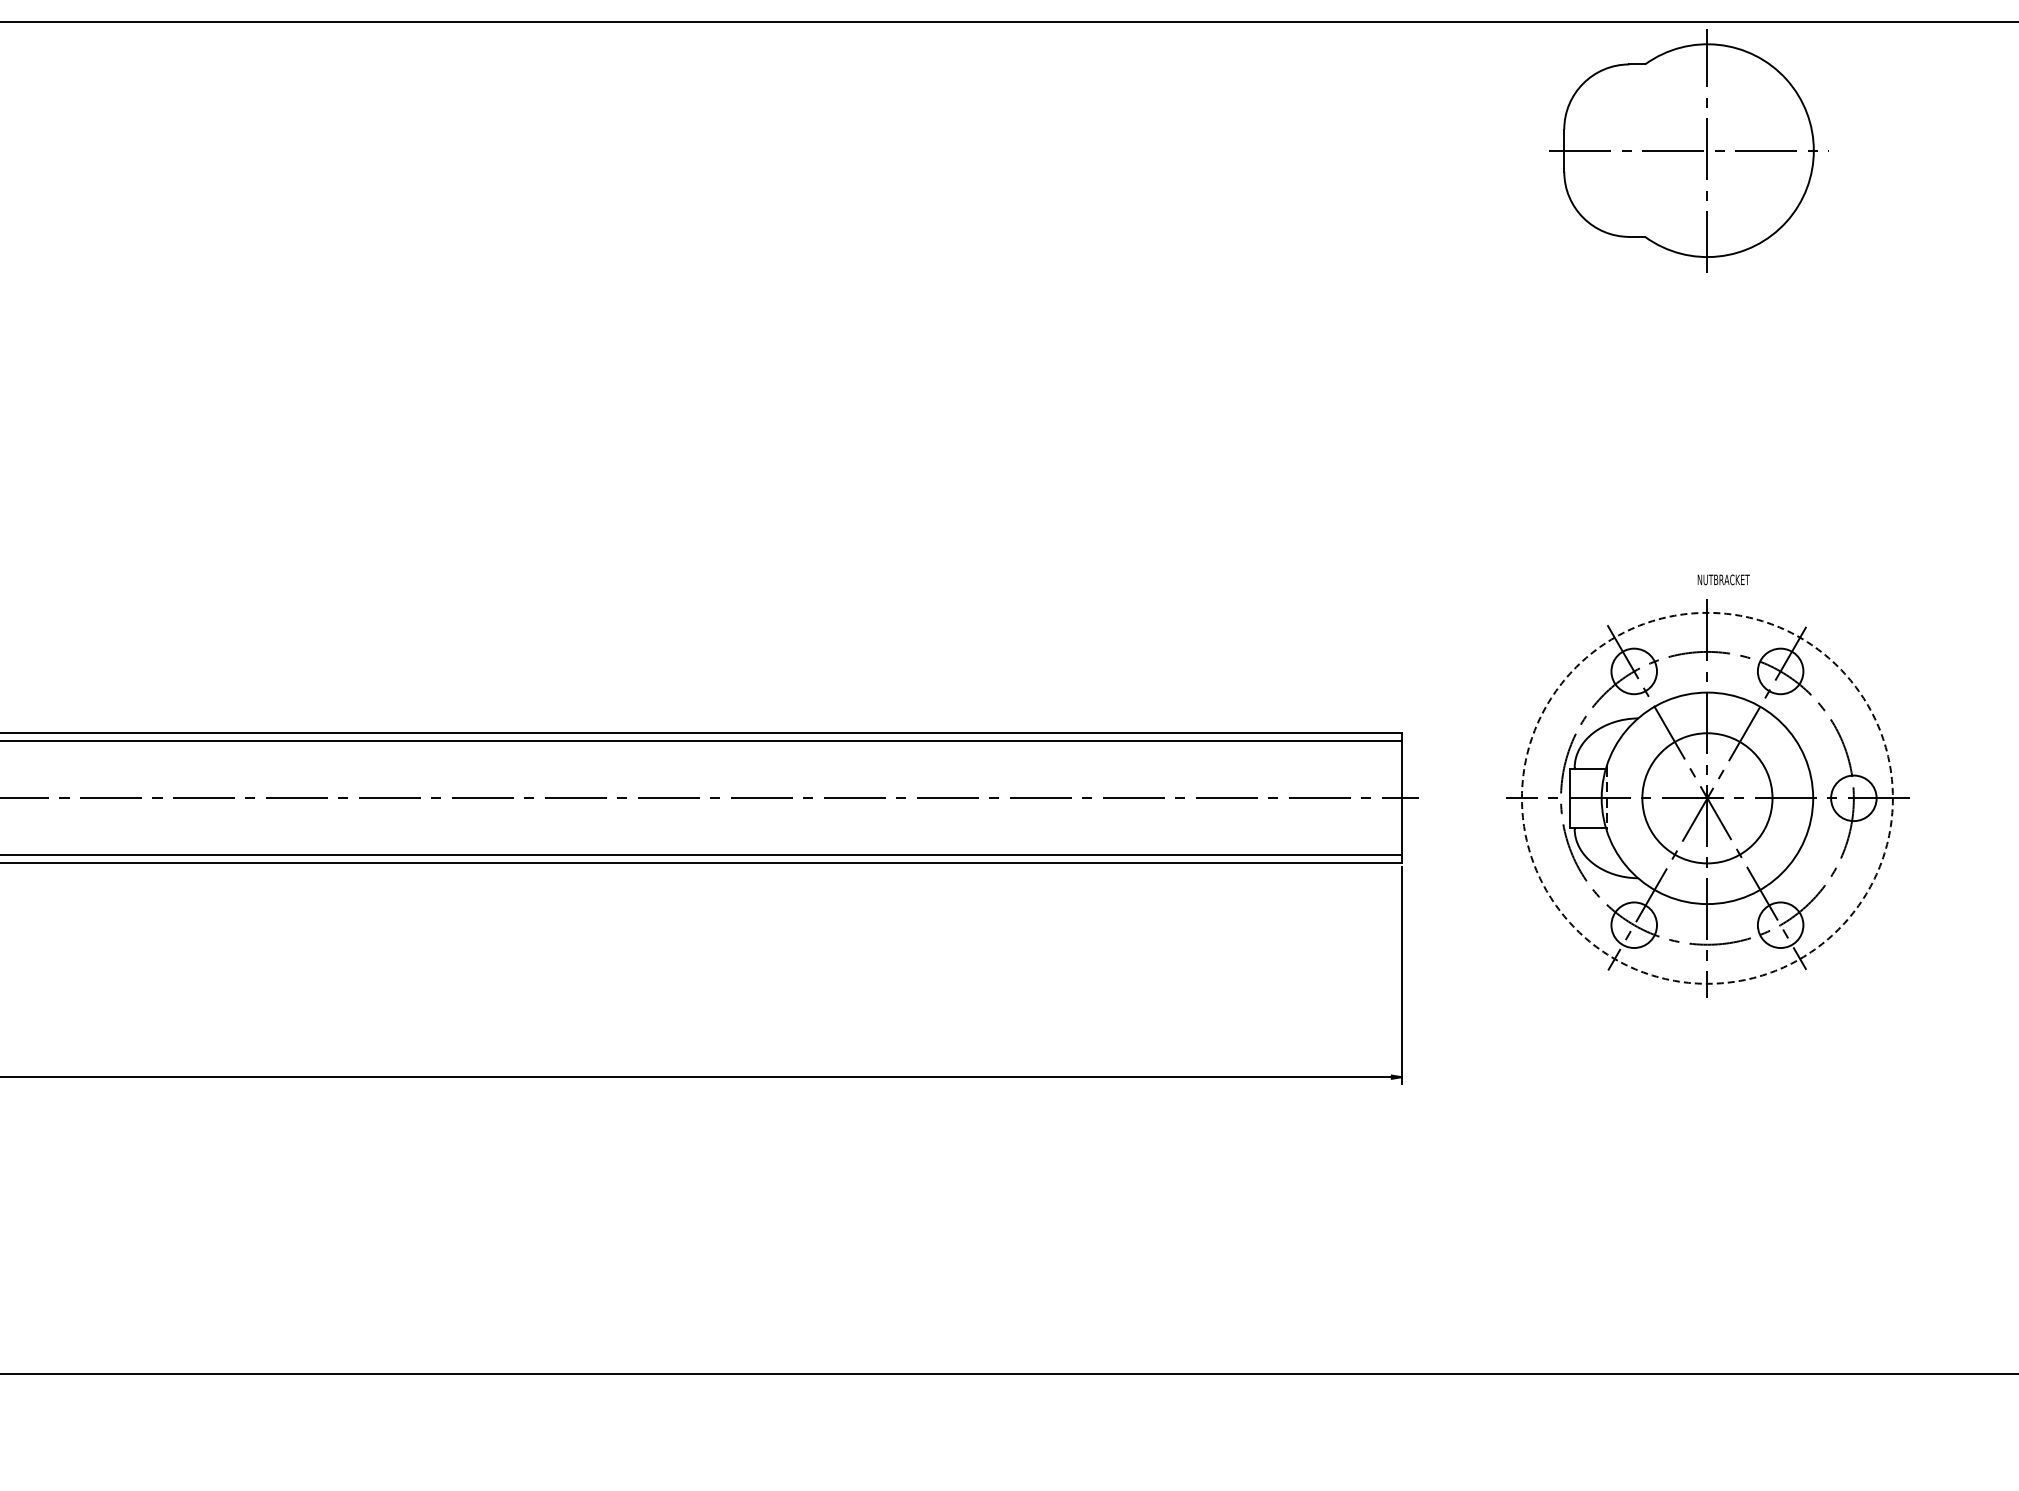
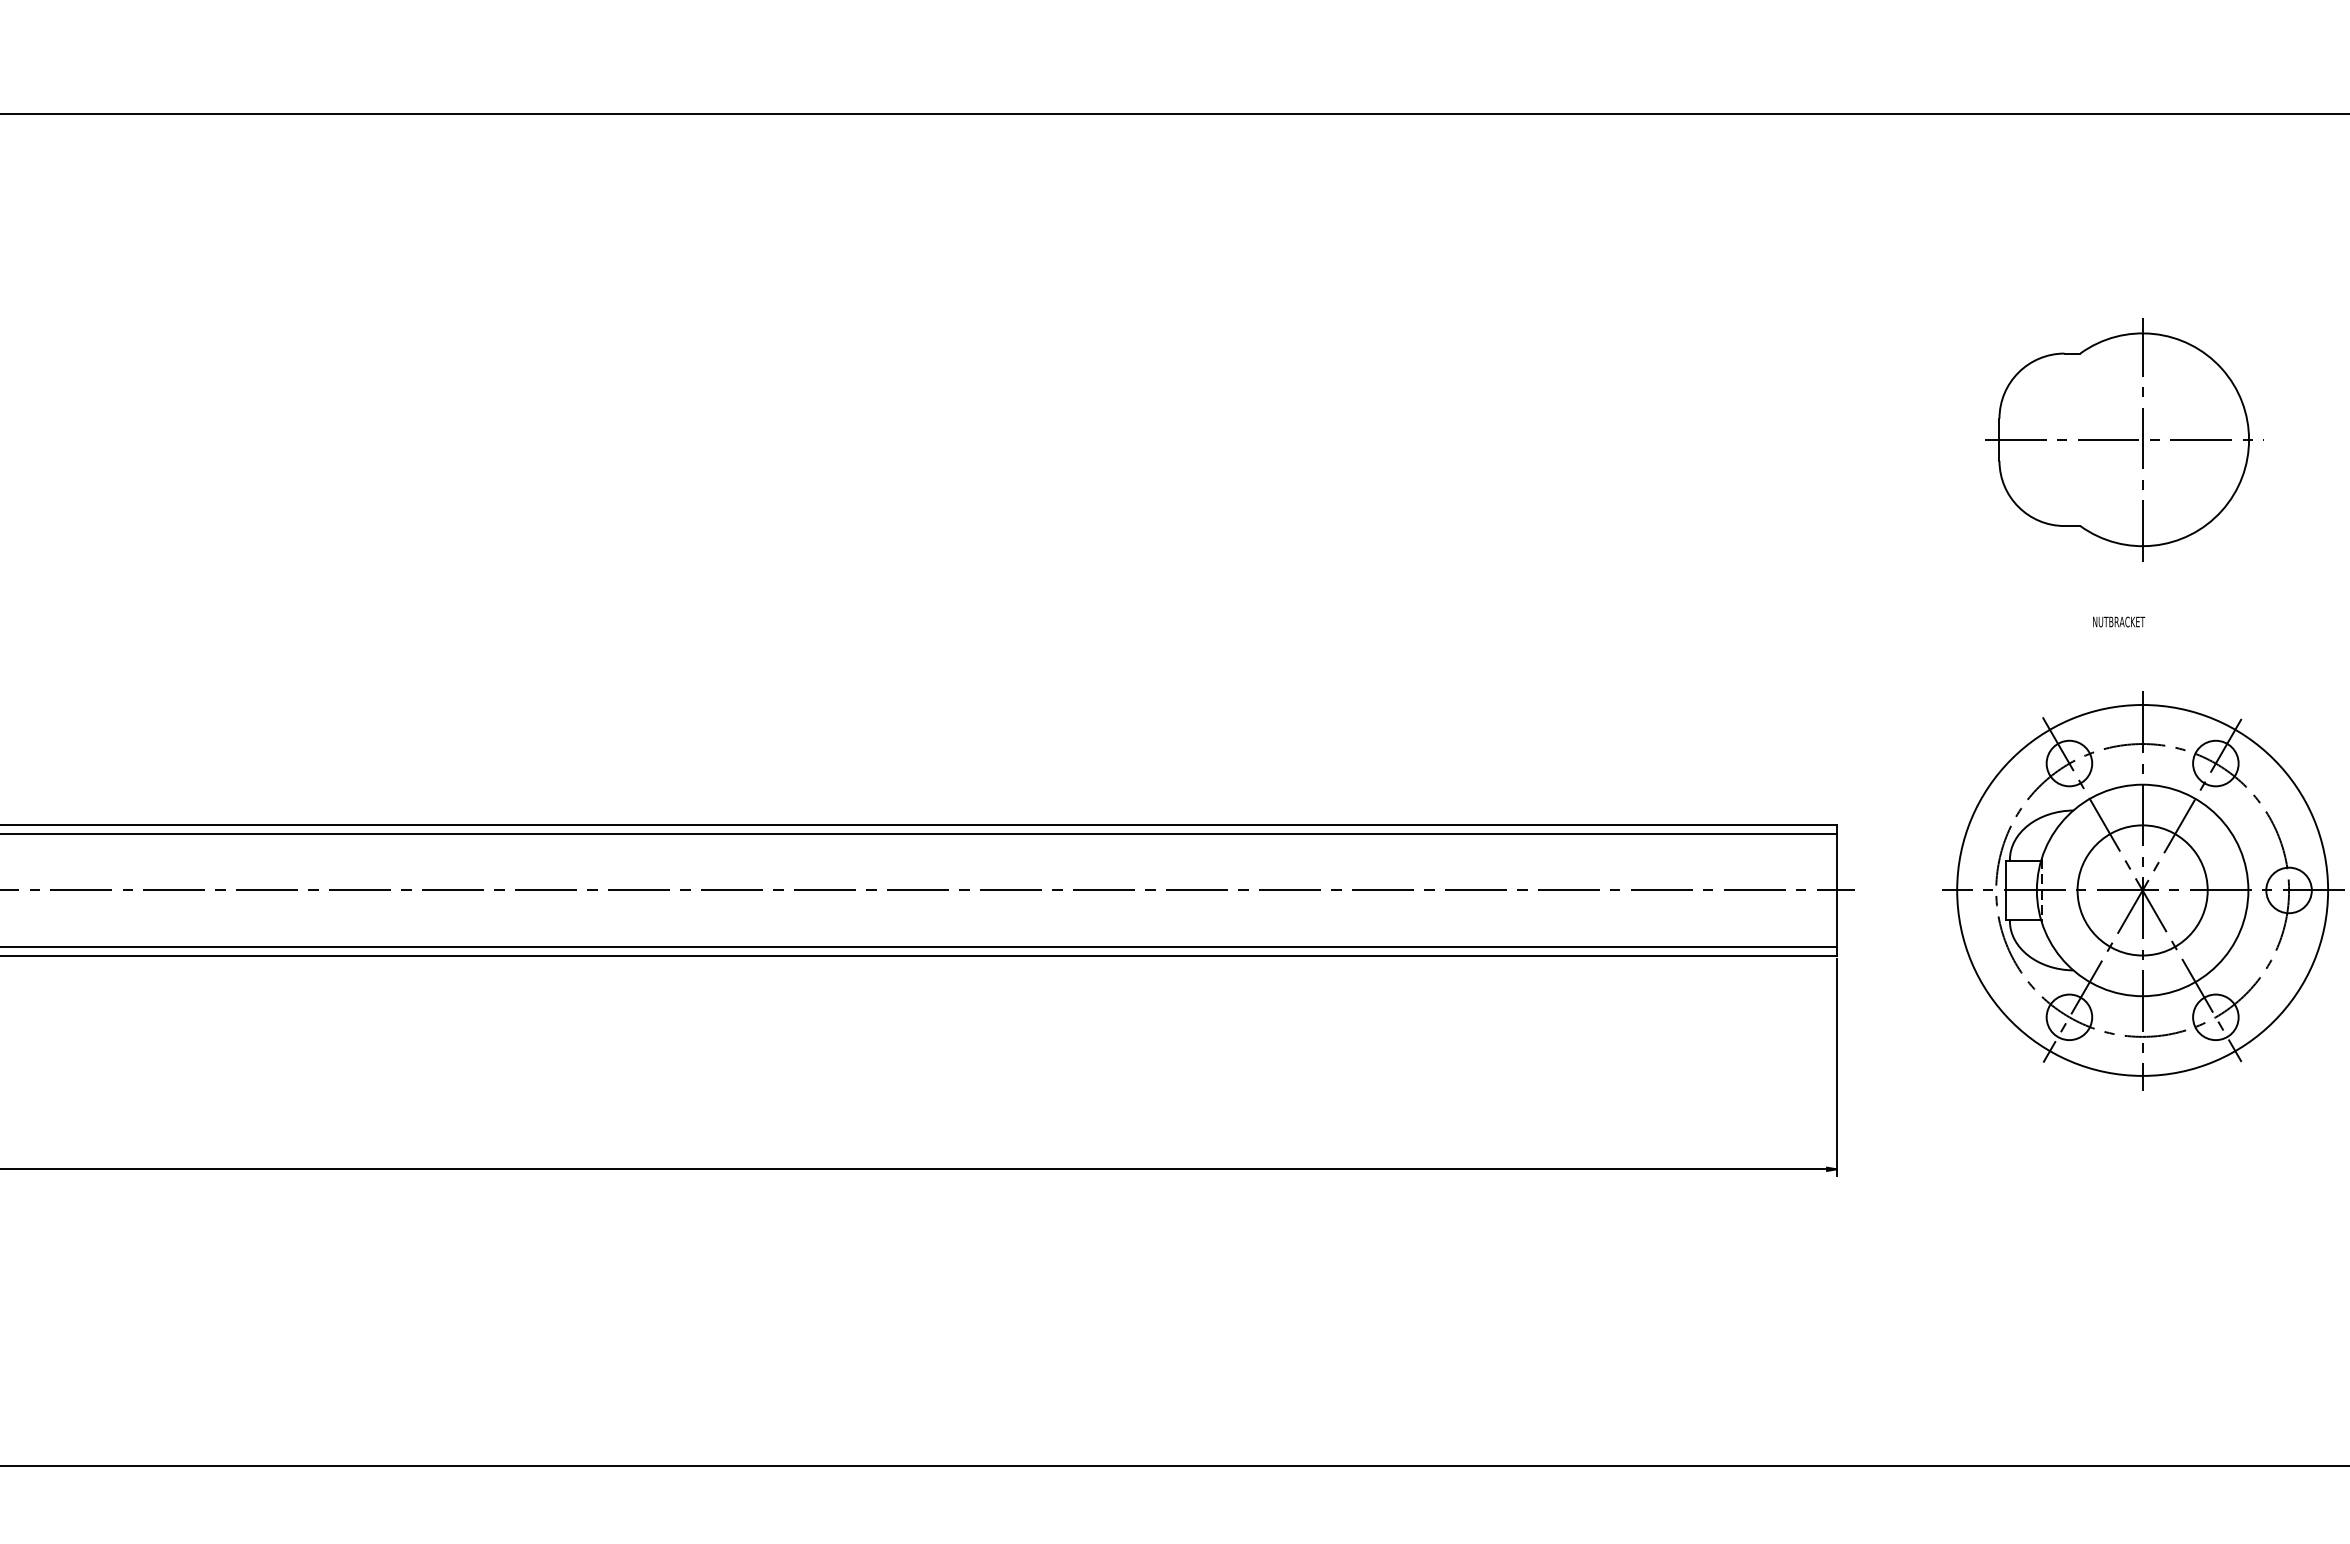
part: (1689, 150) -> (2124, 439), moved
text: (1724, 579) -> (2119, 621), moved
circle: (1707, 797) -> (2142, 889), dashed -> solid

